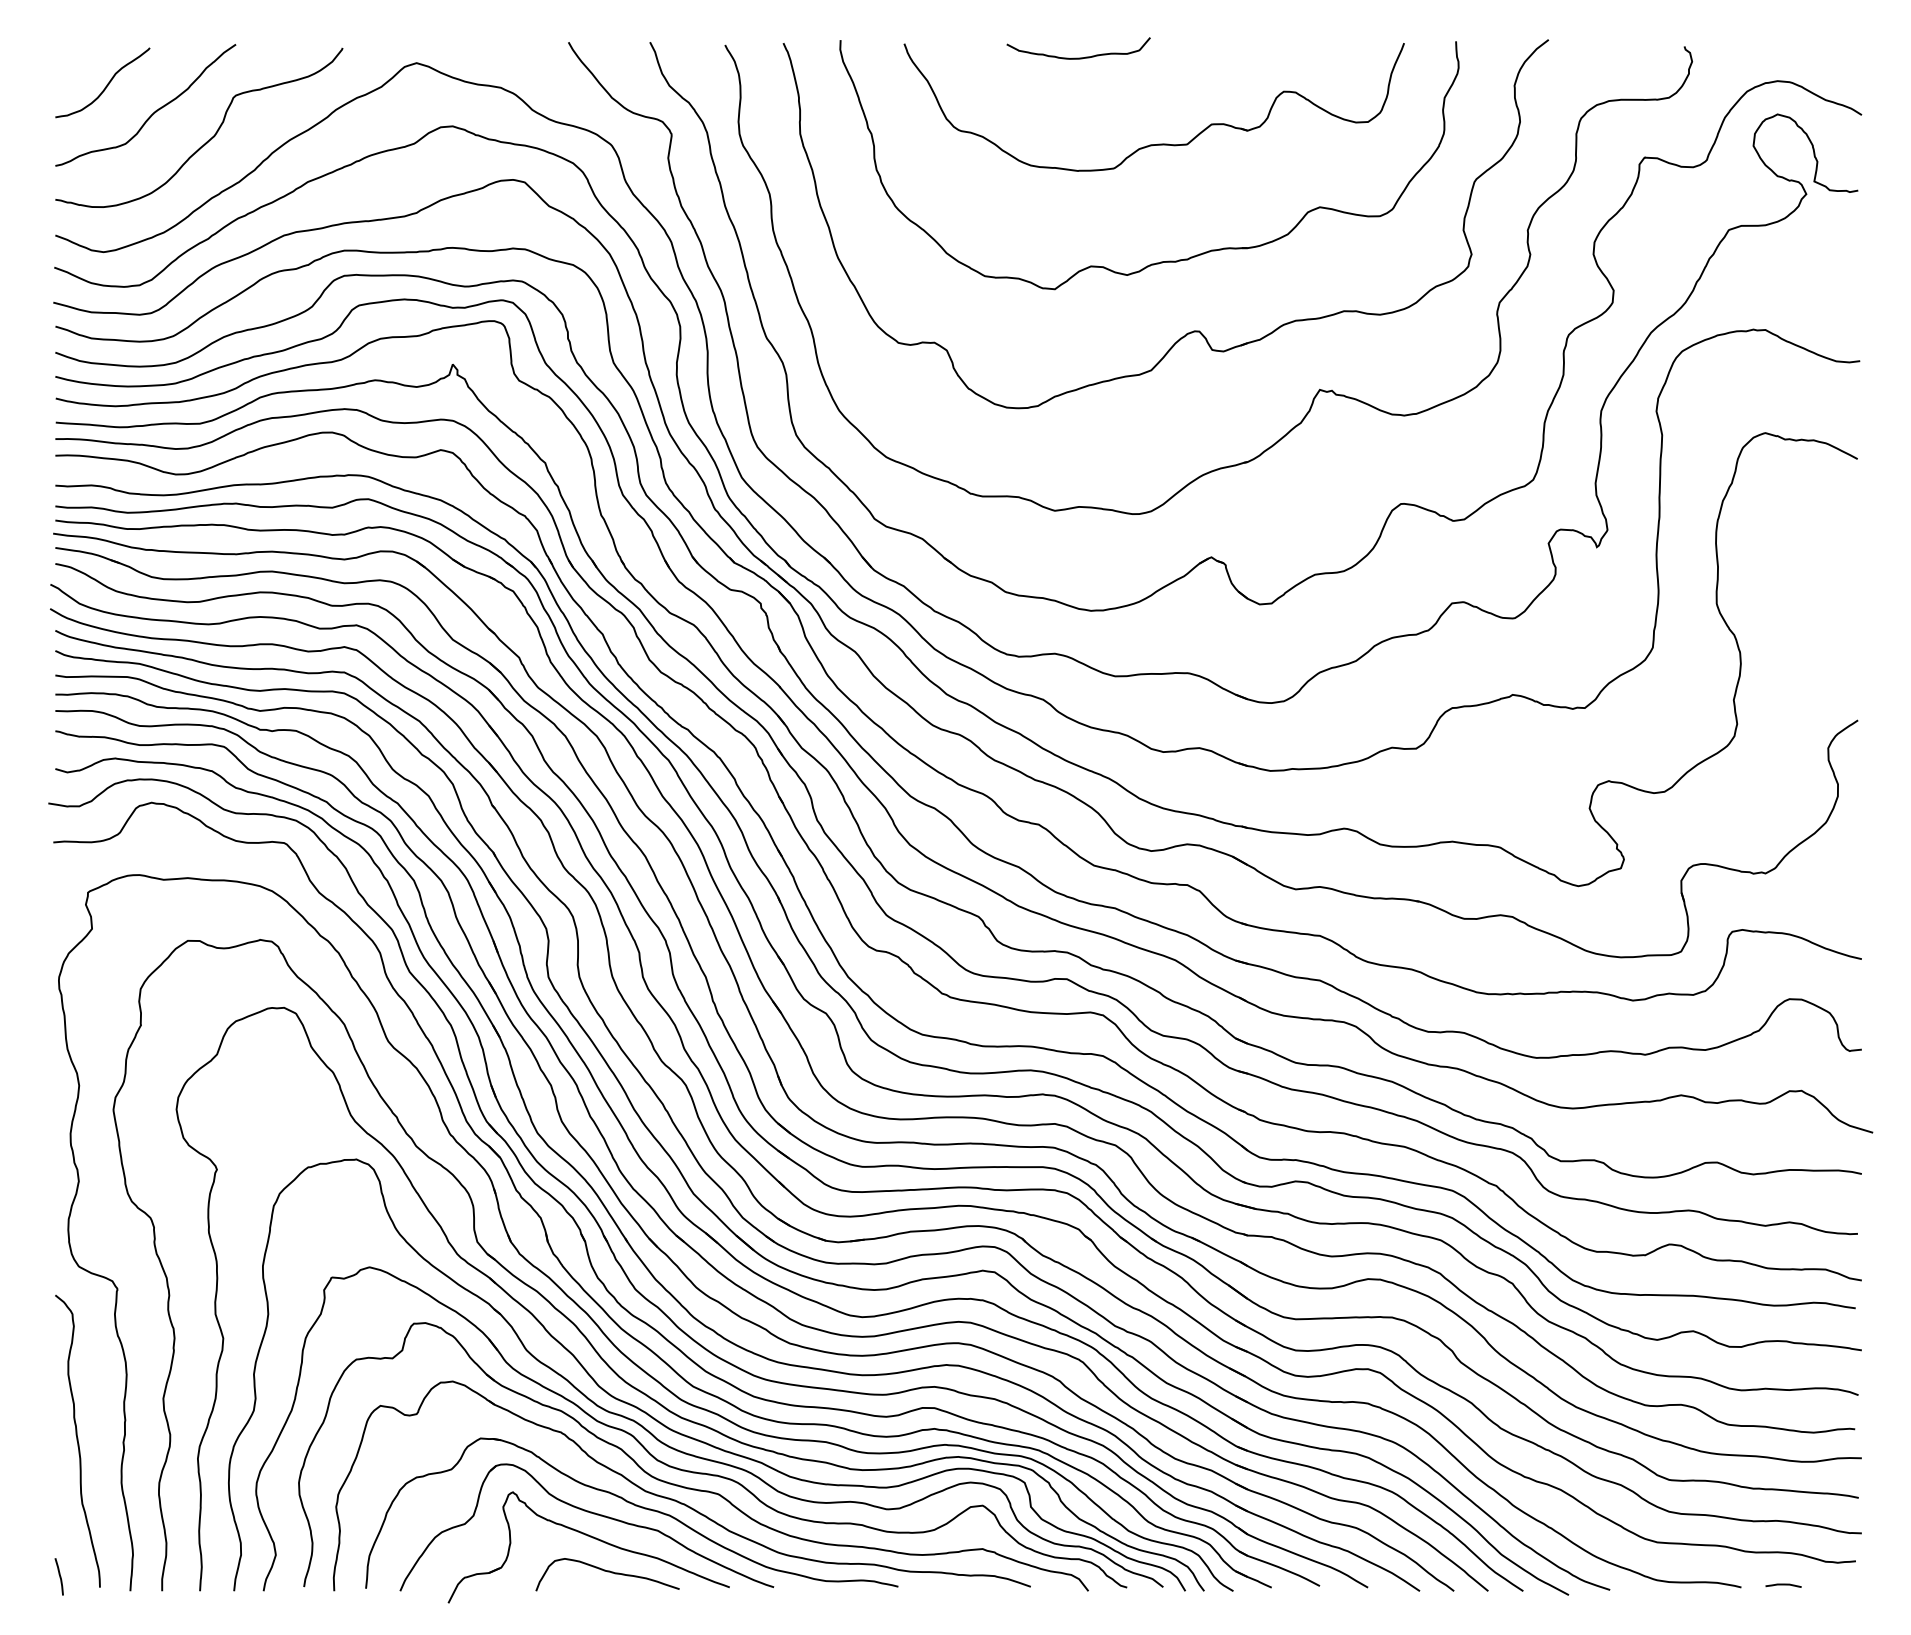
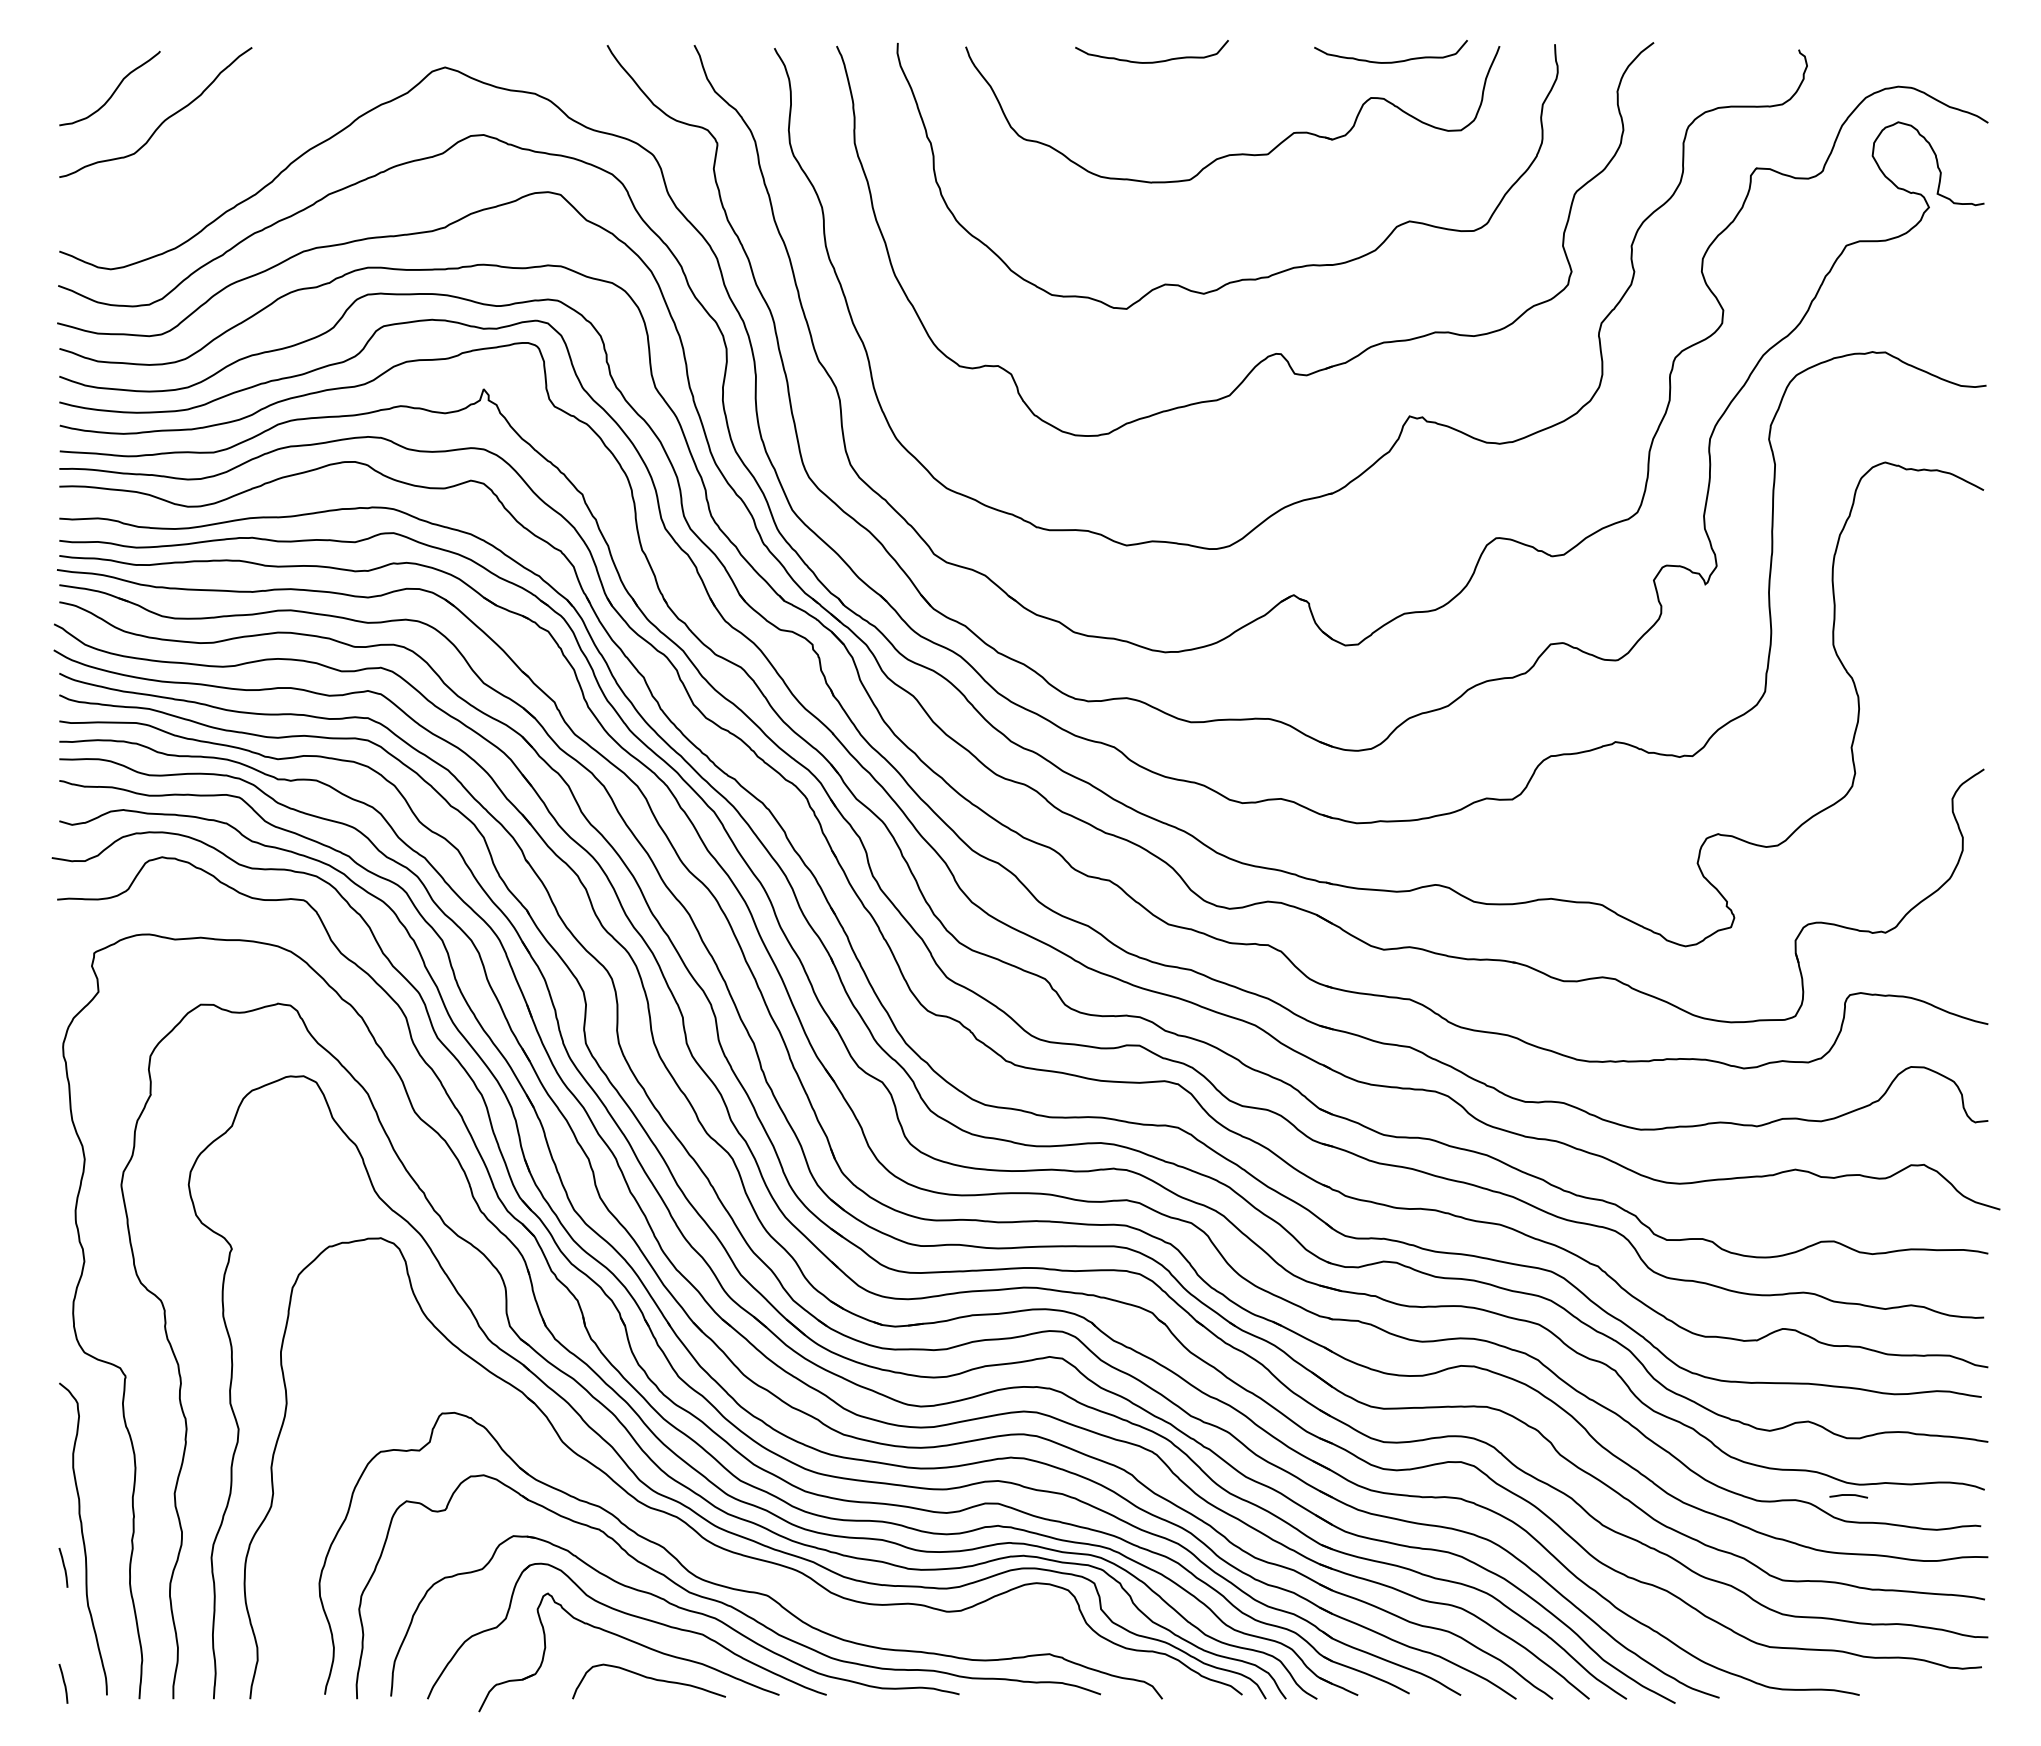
curve: (1302, 57) -> (1390, 61), added
curve: (207, 140) -> (221, 150), removed
curve: (59, 1467) -> (63, 1567), added
part: (682, 1468) -> (728, 1568), removed
curve: (1783, 1584) -> (1848, 1495), moved

